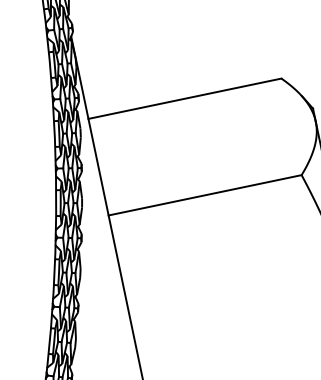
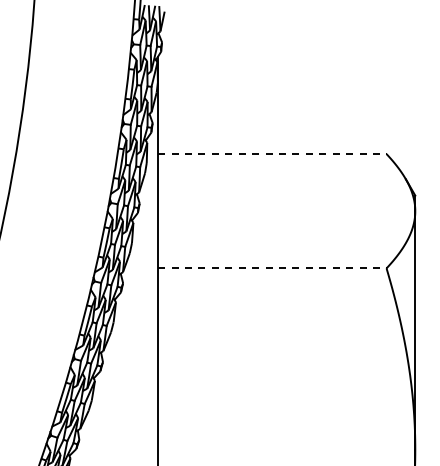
line: (185, 99) -> (272, 154), solid -> dashed
line: (205, 195) -> (272, 268), solid -> dashed

